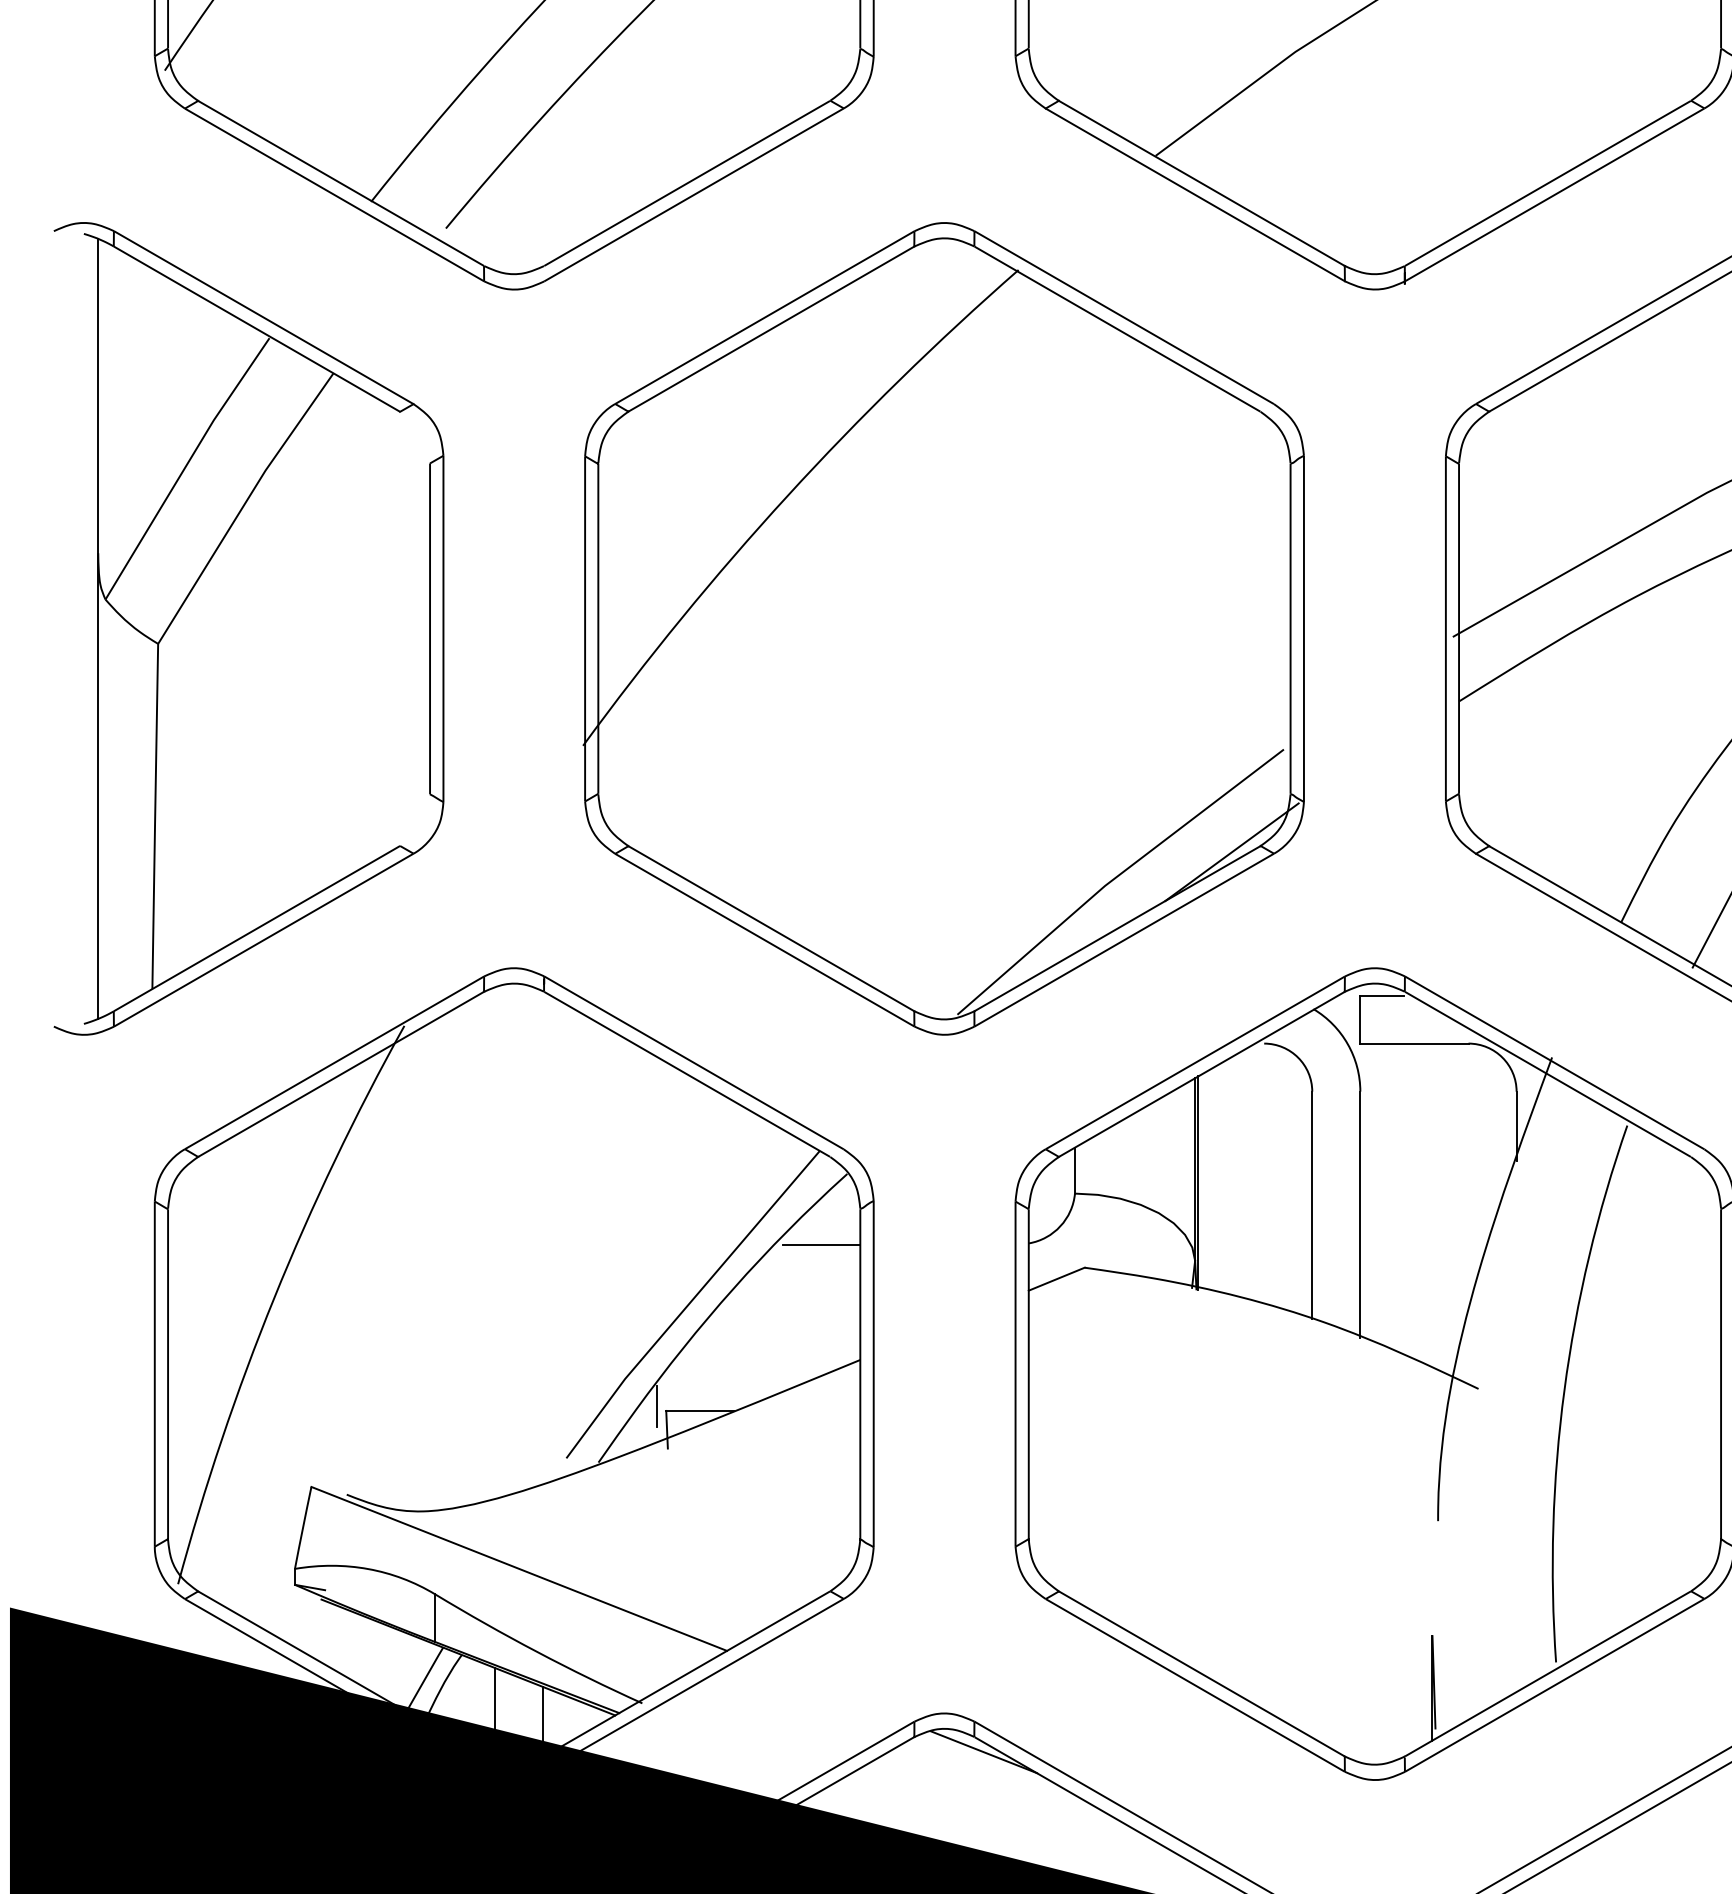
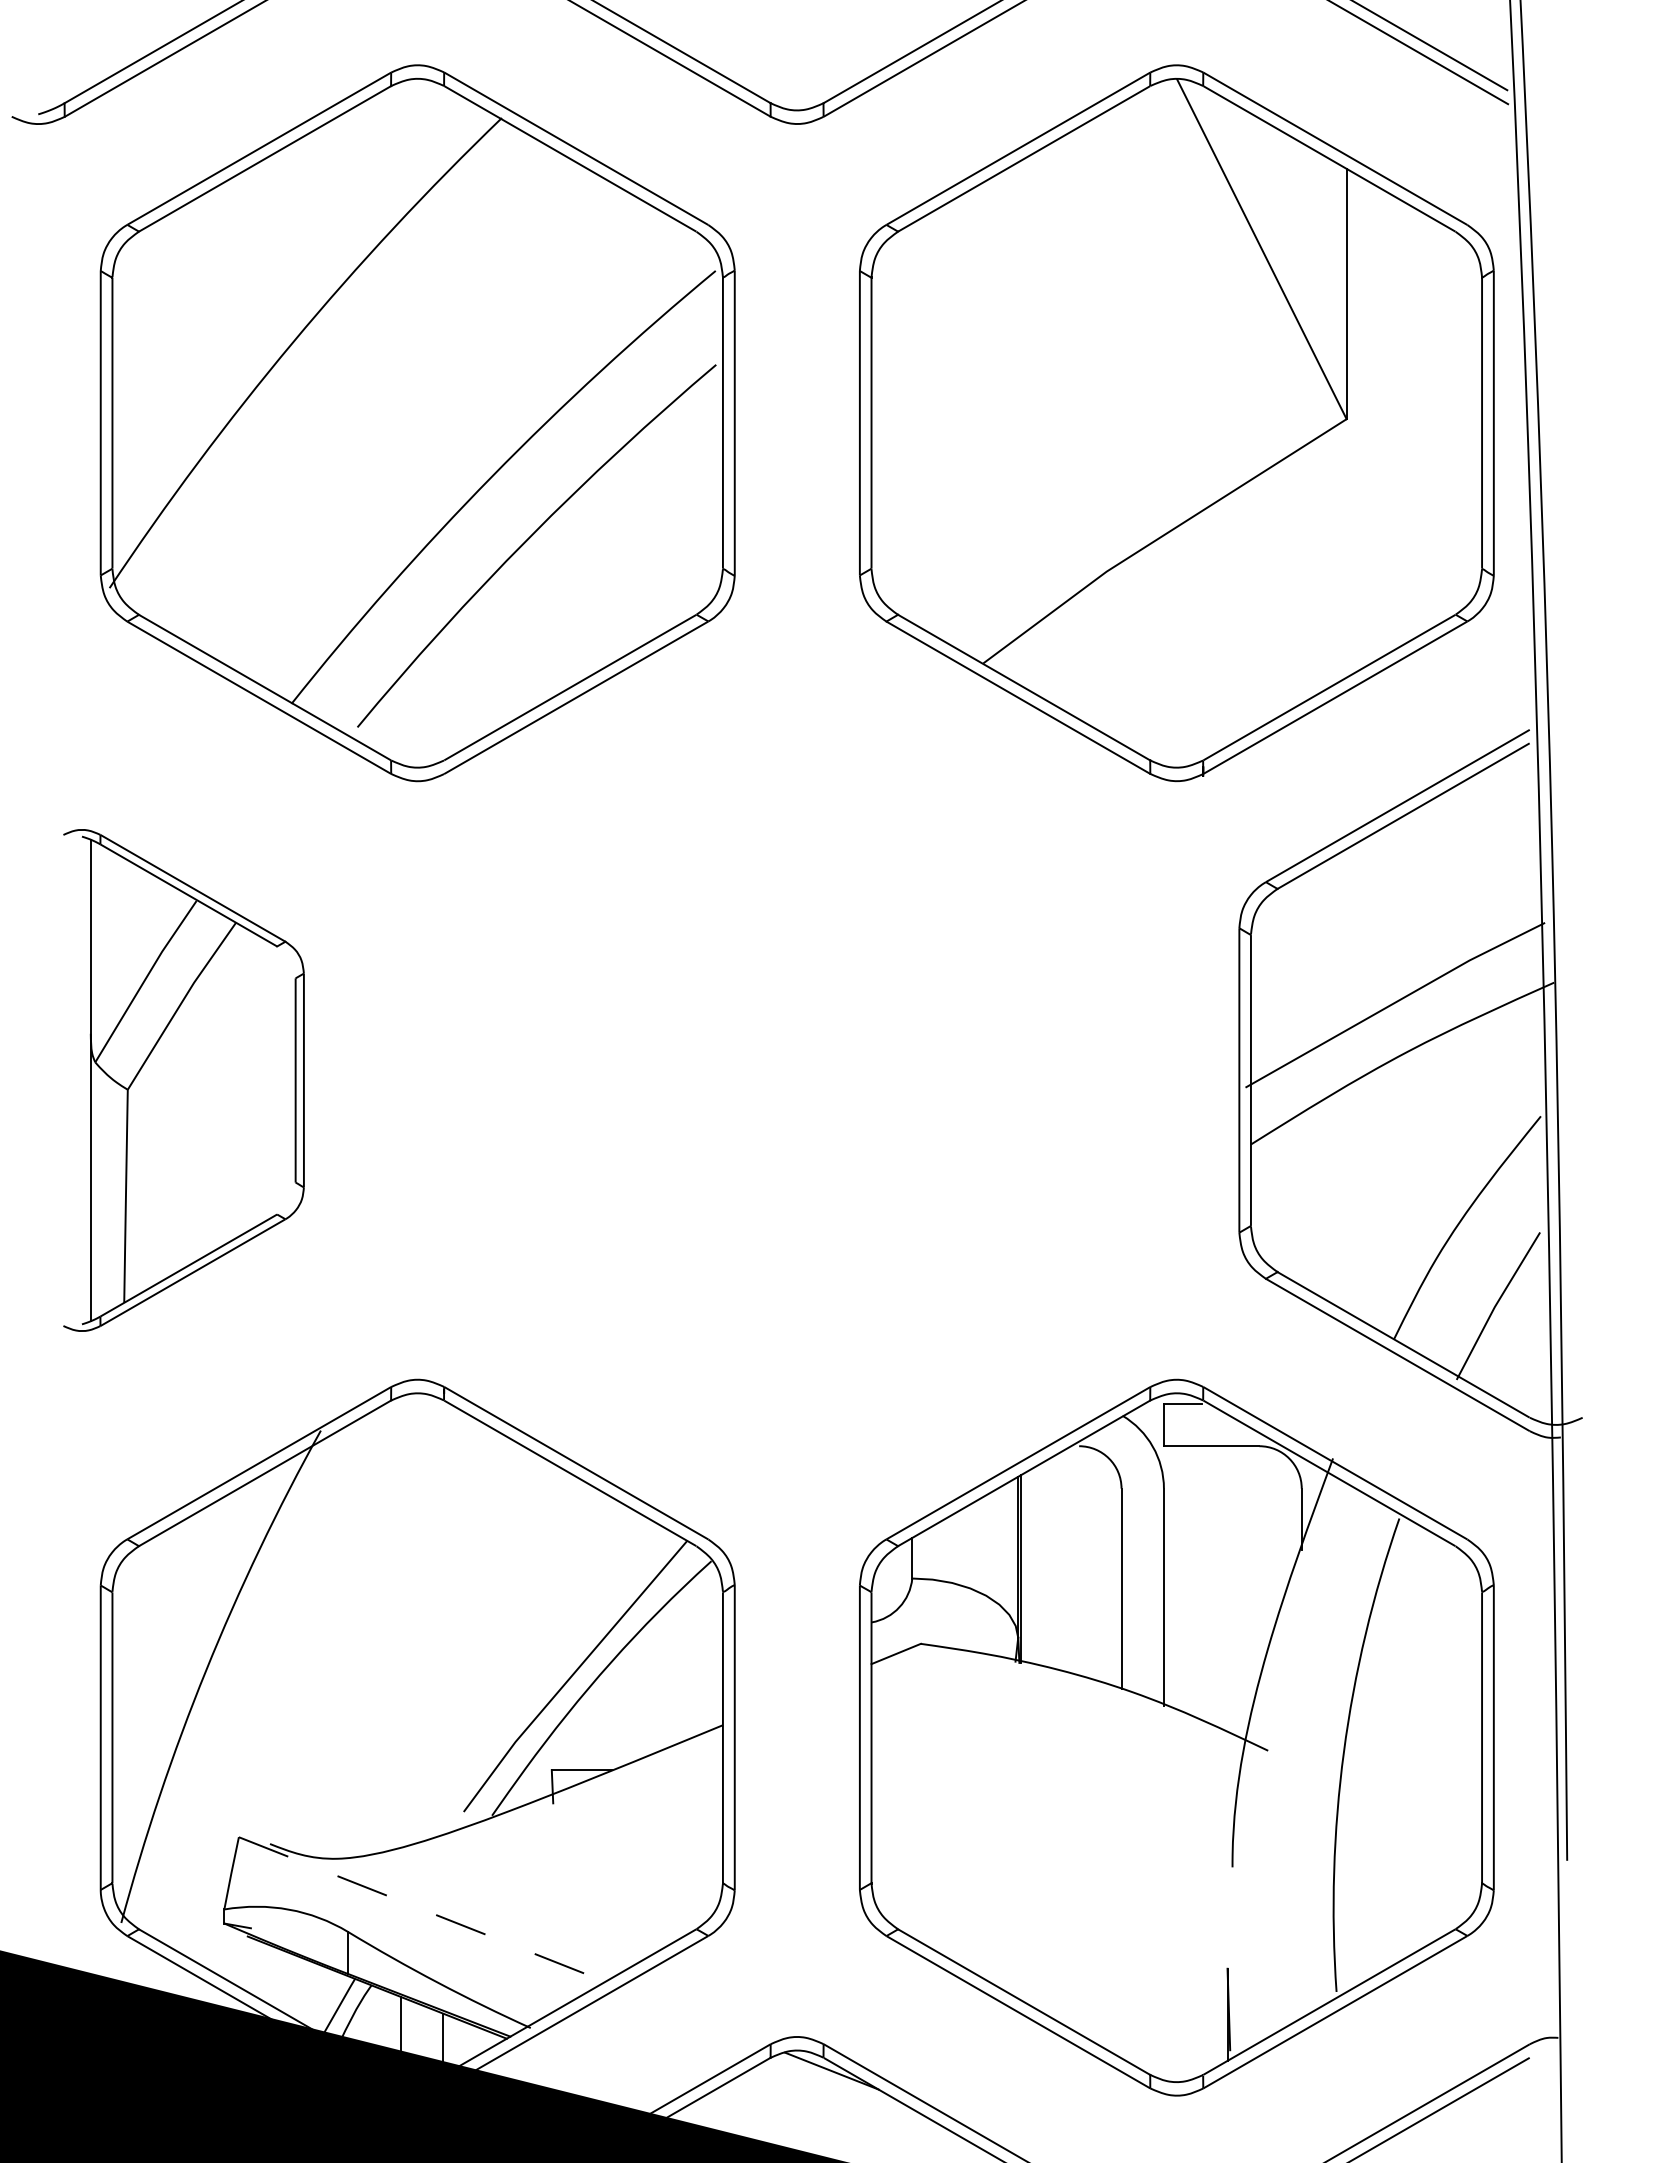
part: (248, 628) -> (183, 1080), size x0.7
part: (943, 628) -> (796, 1080), removed
line: (821, 1245) -> (688, 1624), removed
line: (656, 1406) -> (543, 1766), removed
line: (519, 1568) -> (422, 1909), solid -> dashed

